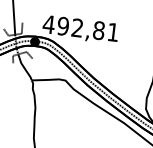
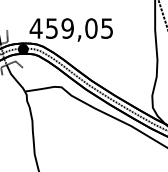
text: (87, 29) -> (78, 28), 492,81 -> 459,05

